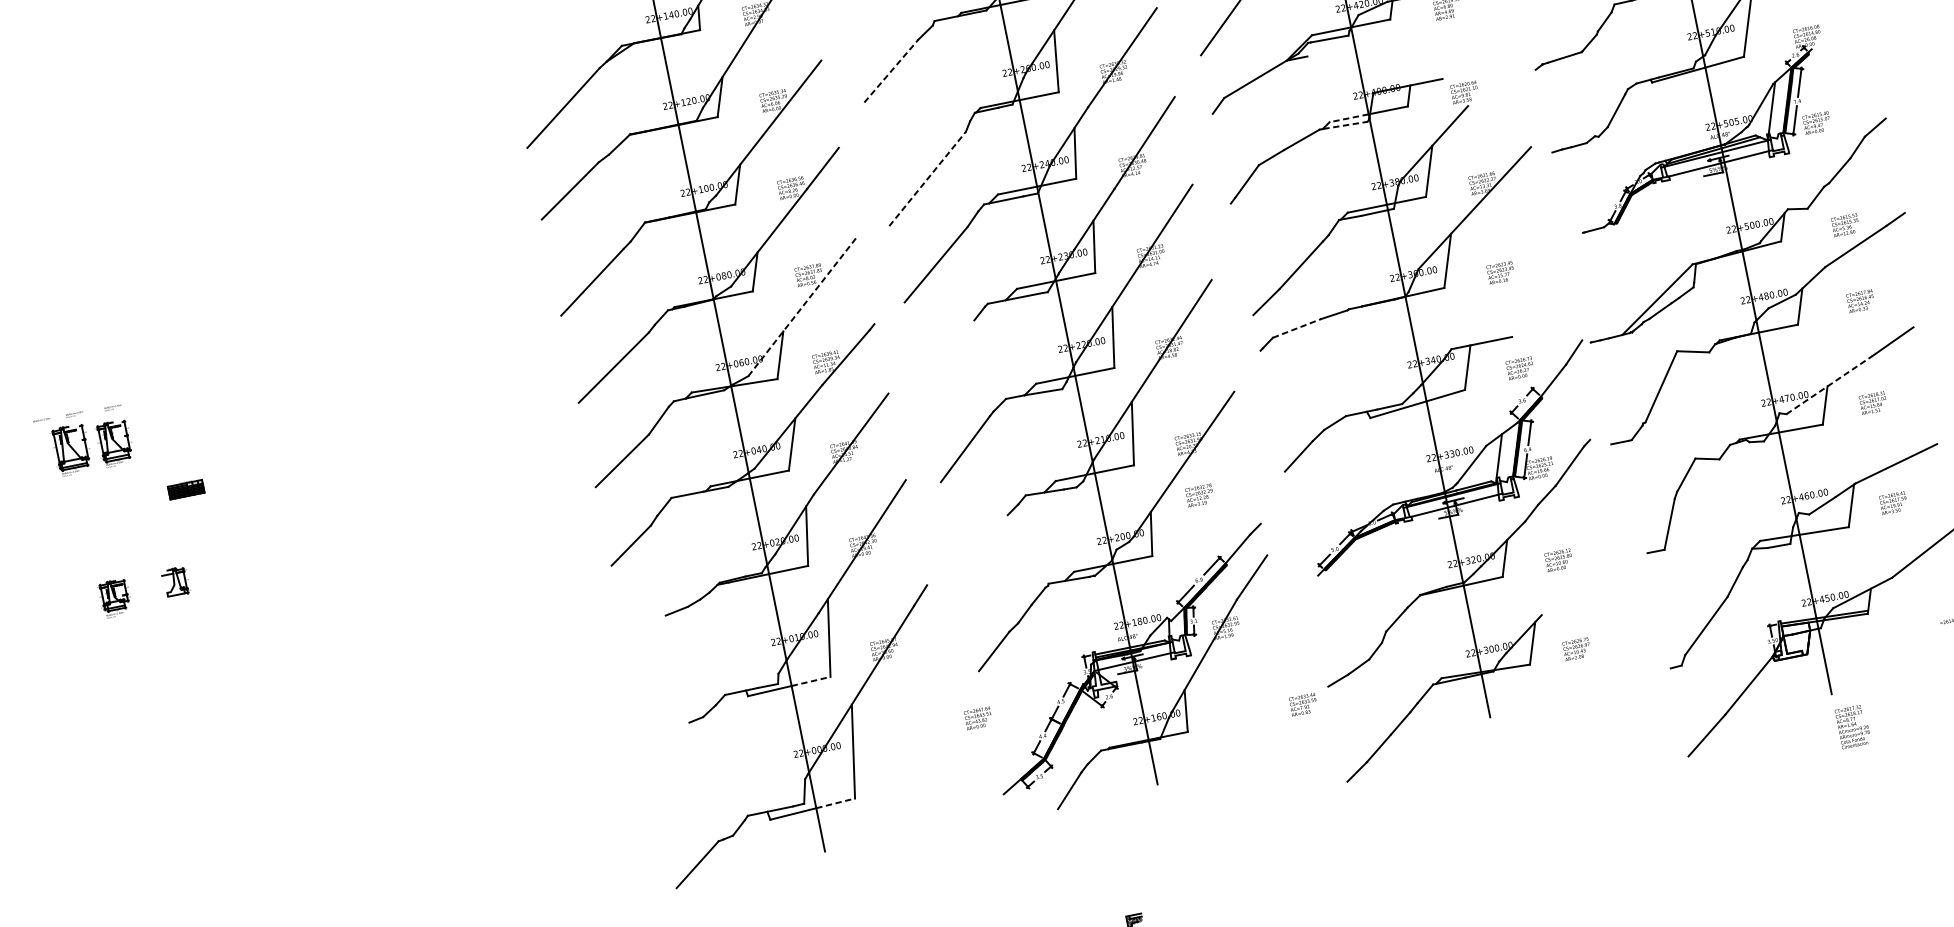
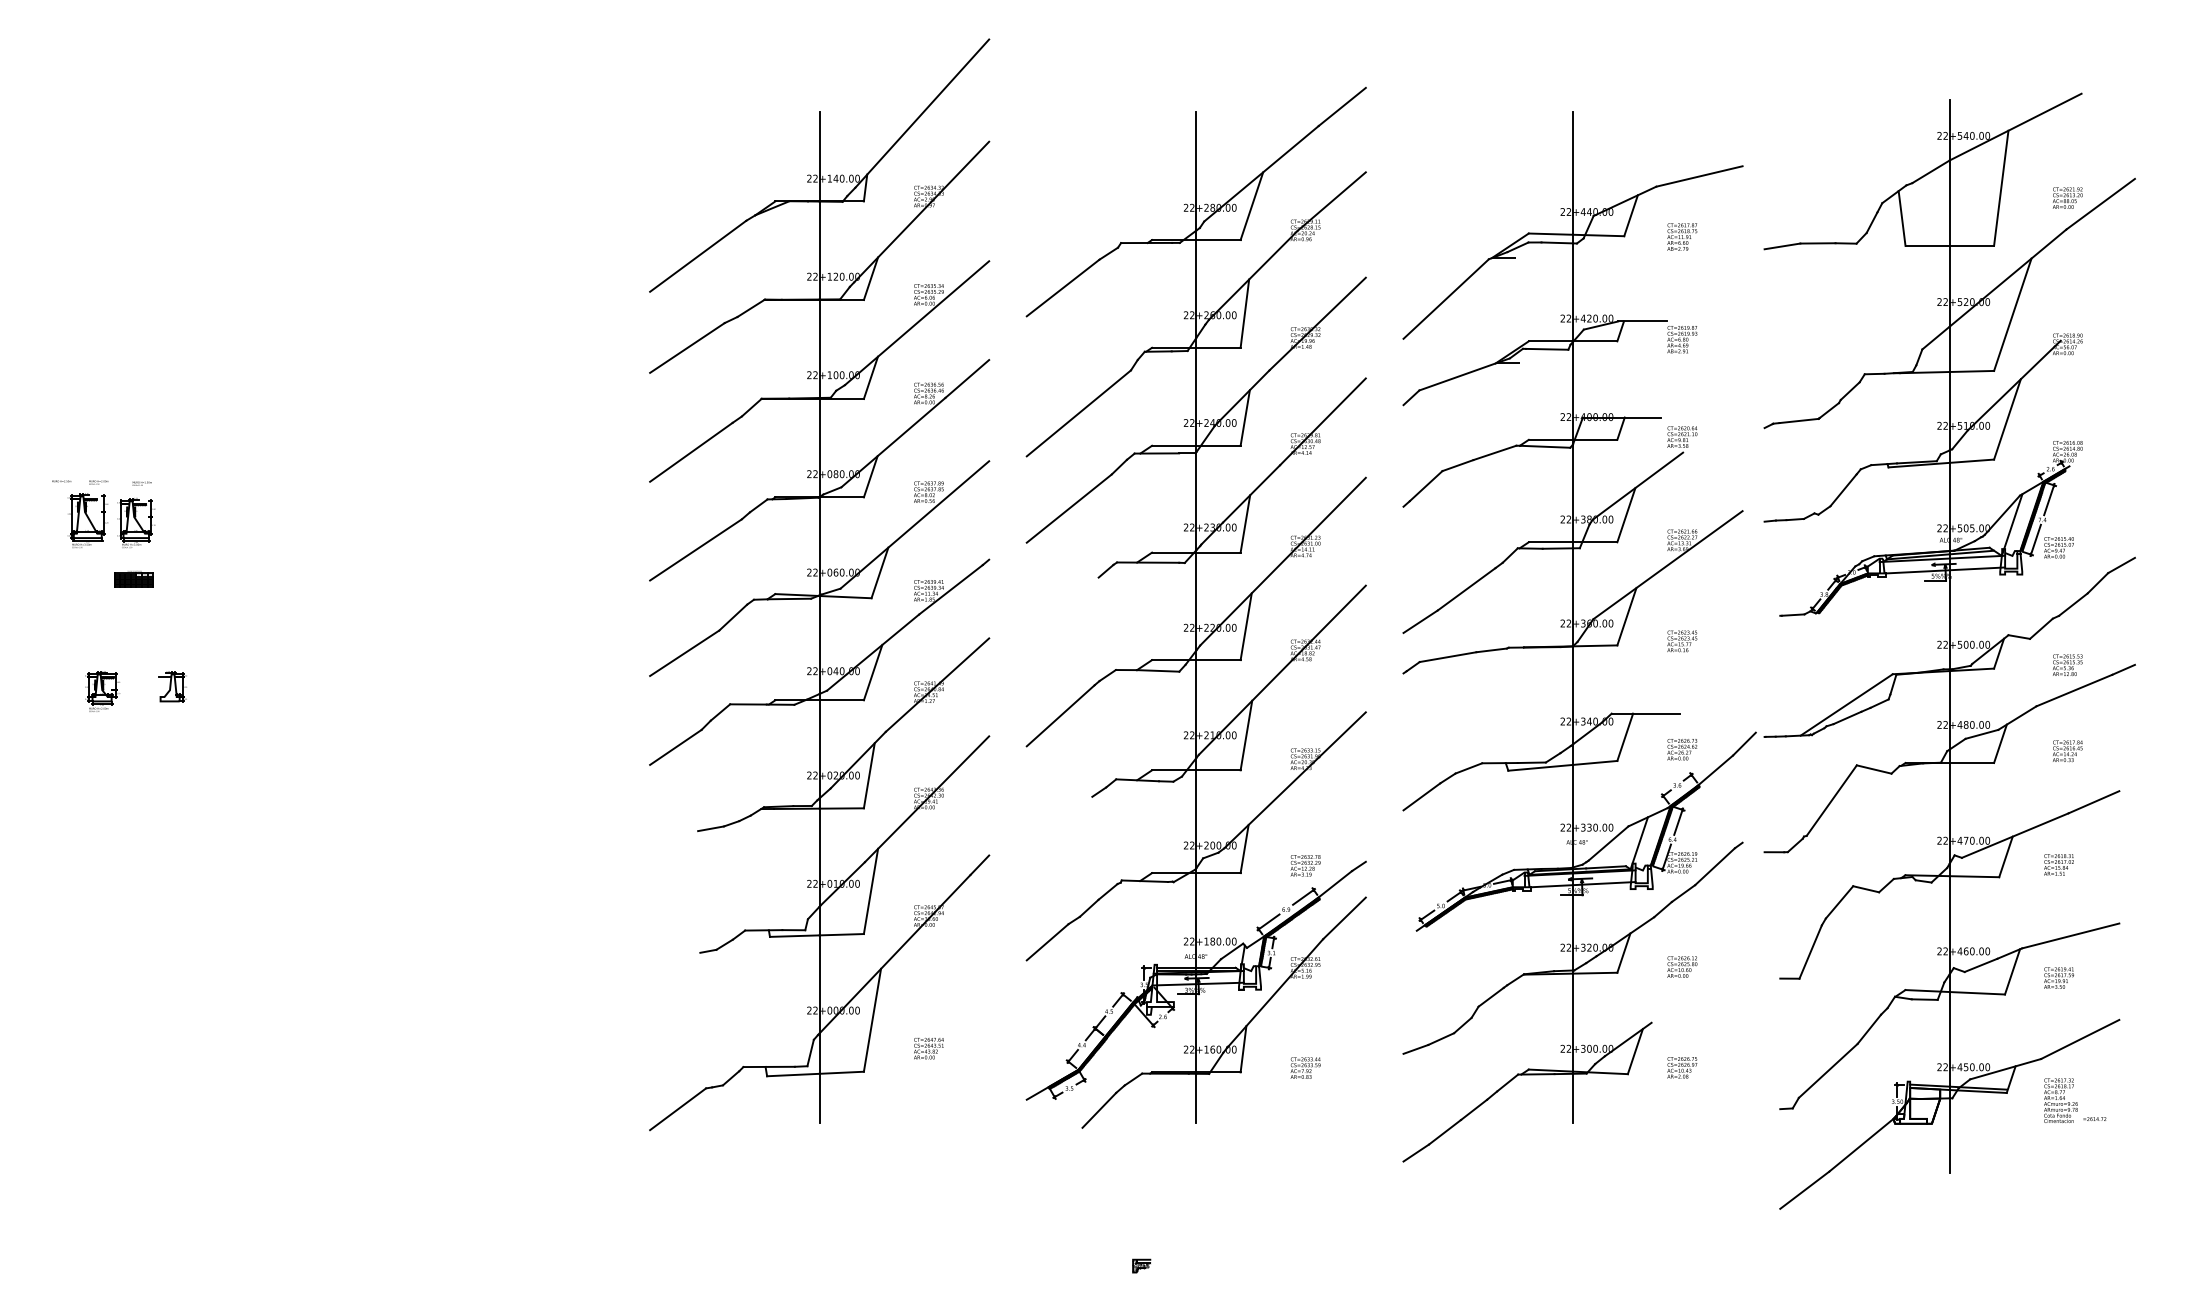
line: (891, 70) -> (1063, 287), dashed -> solid
line: (1348, 118) -> (1550, 439), dashed -> solid
line: (1345, 125) -> (1545, 446), dashed -> solid
line: (928, 178) -> (1079, 413), dashed -> solid
line: (802, 306) -> (914, 524), dashed -> solid
line: (1297, 328) -> (1448, 657), dashed -> solid
line: (1829, 384) -> (2015, 835), dashed -> solid
part: (185, 489) -> (133, 579), moved
text: (1199, 495) -> (1305, 865), moved
line: (811, 681) -> (842, 934), dashed -> solid
text: (1303, 704) -> (1305, 1067), moved
text: (978, 718) -> (928, 1048), moved
text: (1852, 726) -> (2060, 1100), moved
line: (836, 803) -> (842, 1072), dashed -> solid

